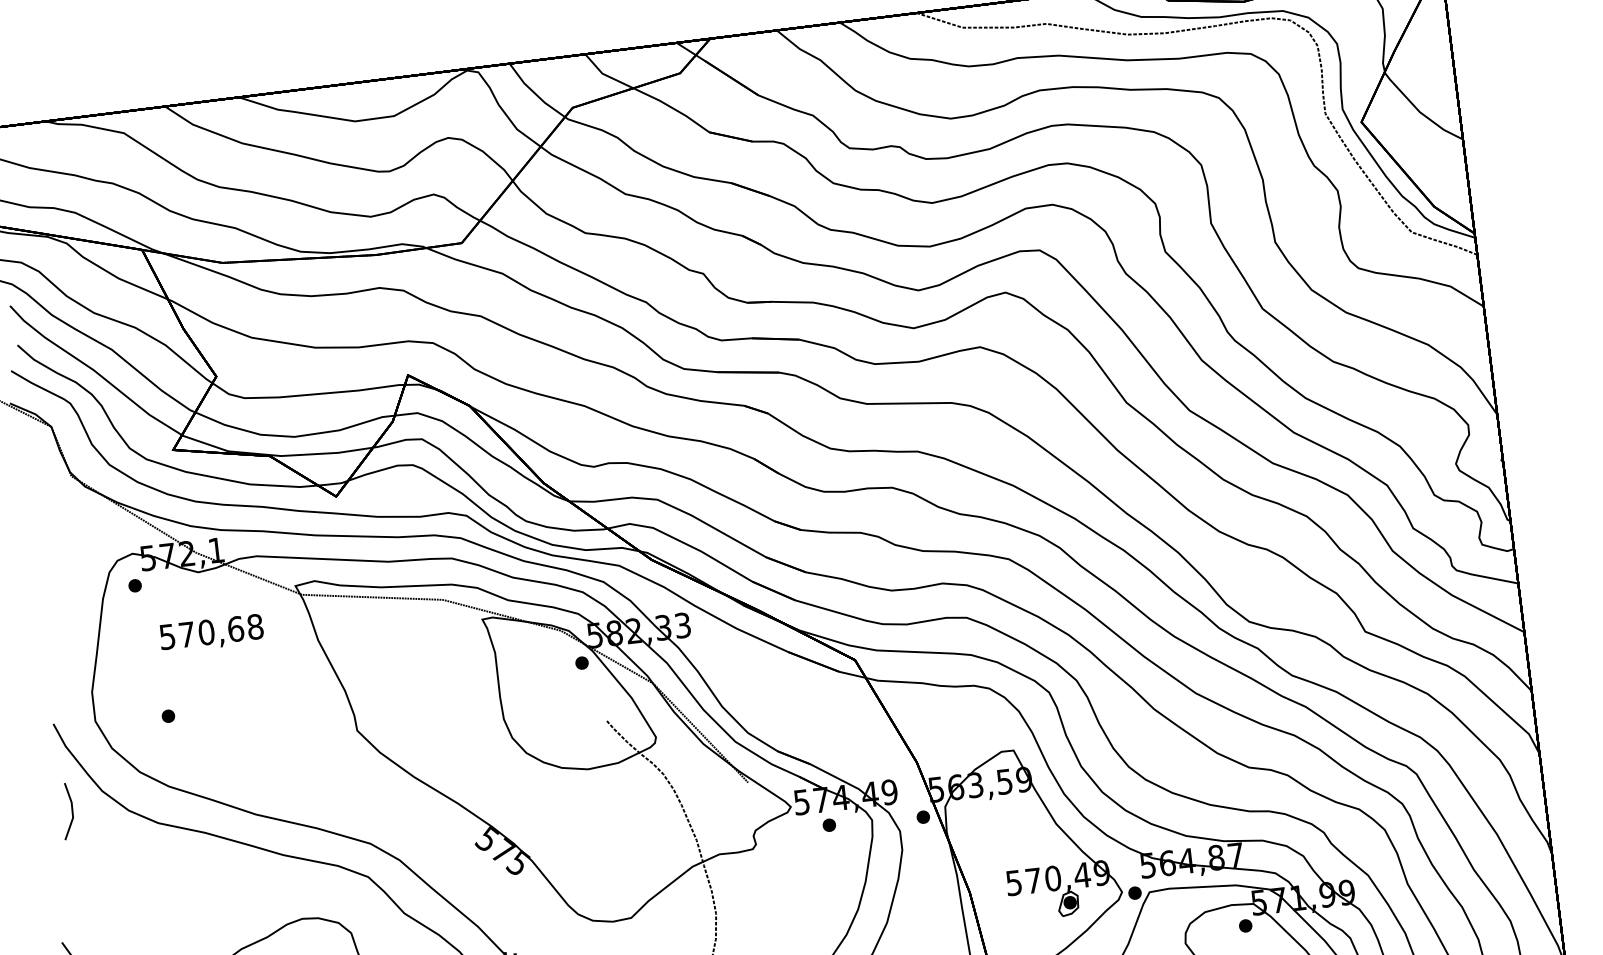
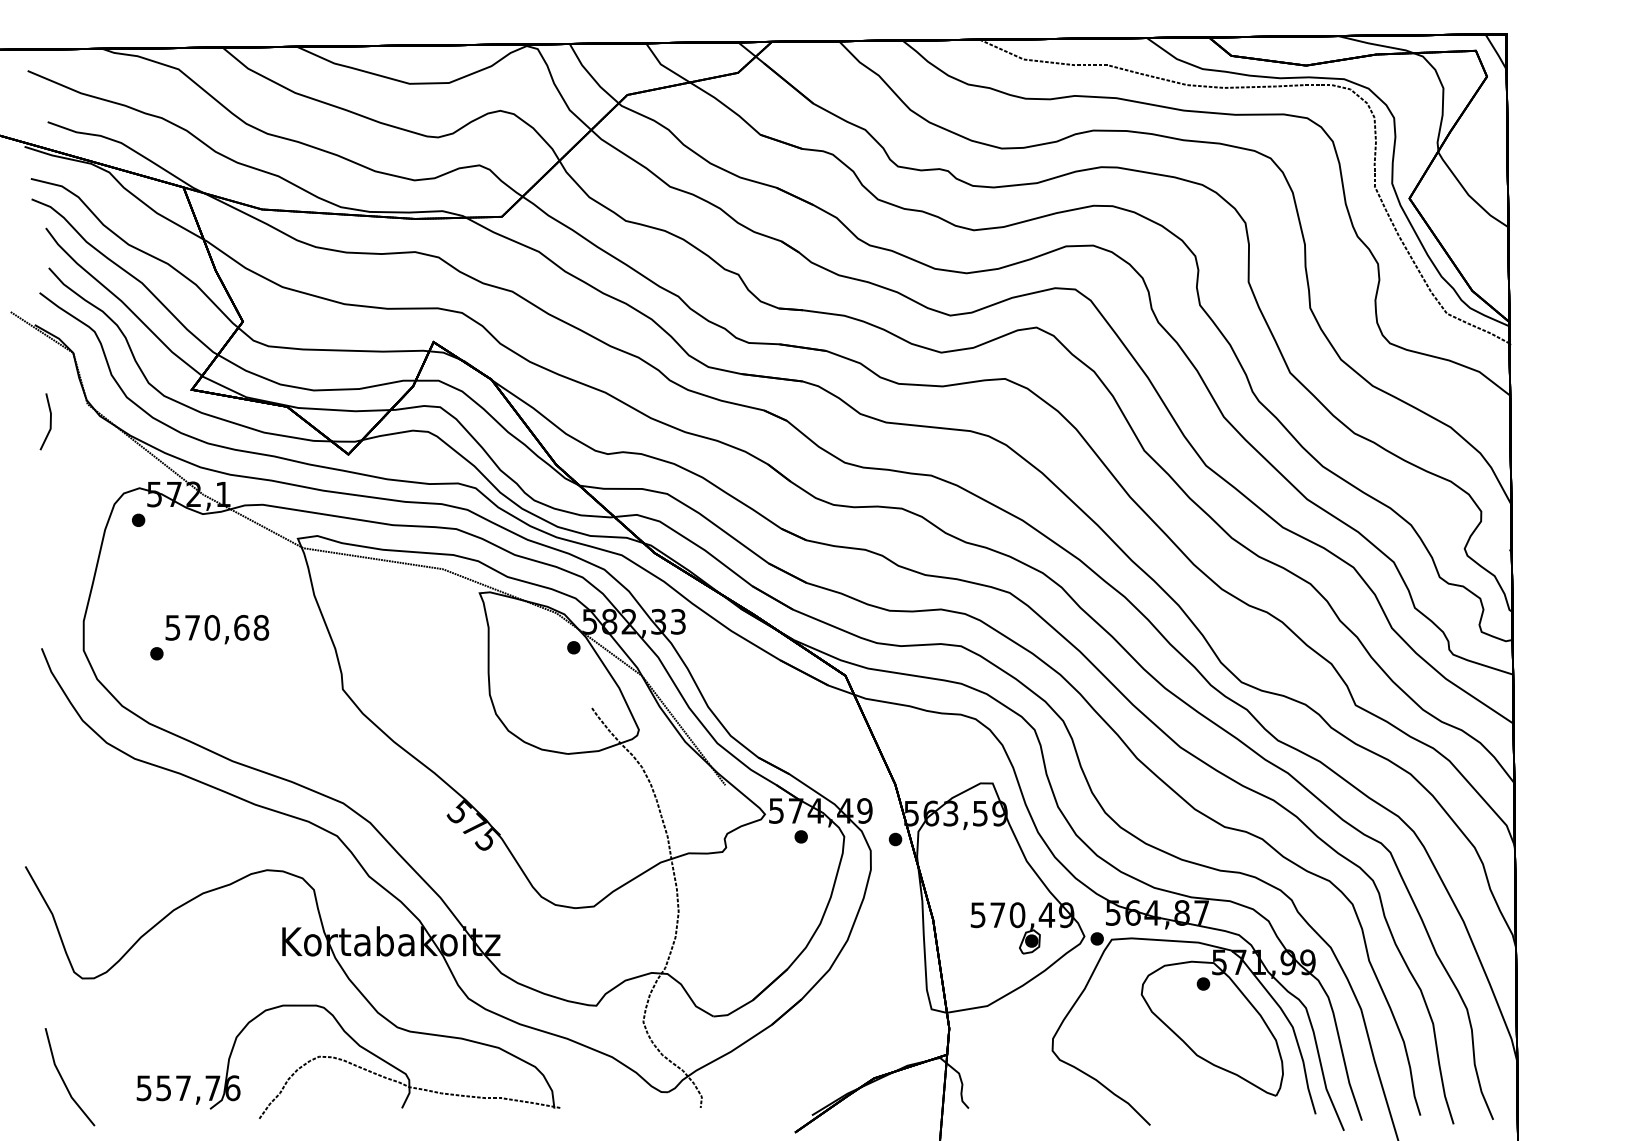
text: (211, 633) -> (217, 629), moved
line: (71, 810) -> (49, 421), moved

